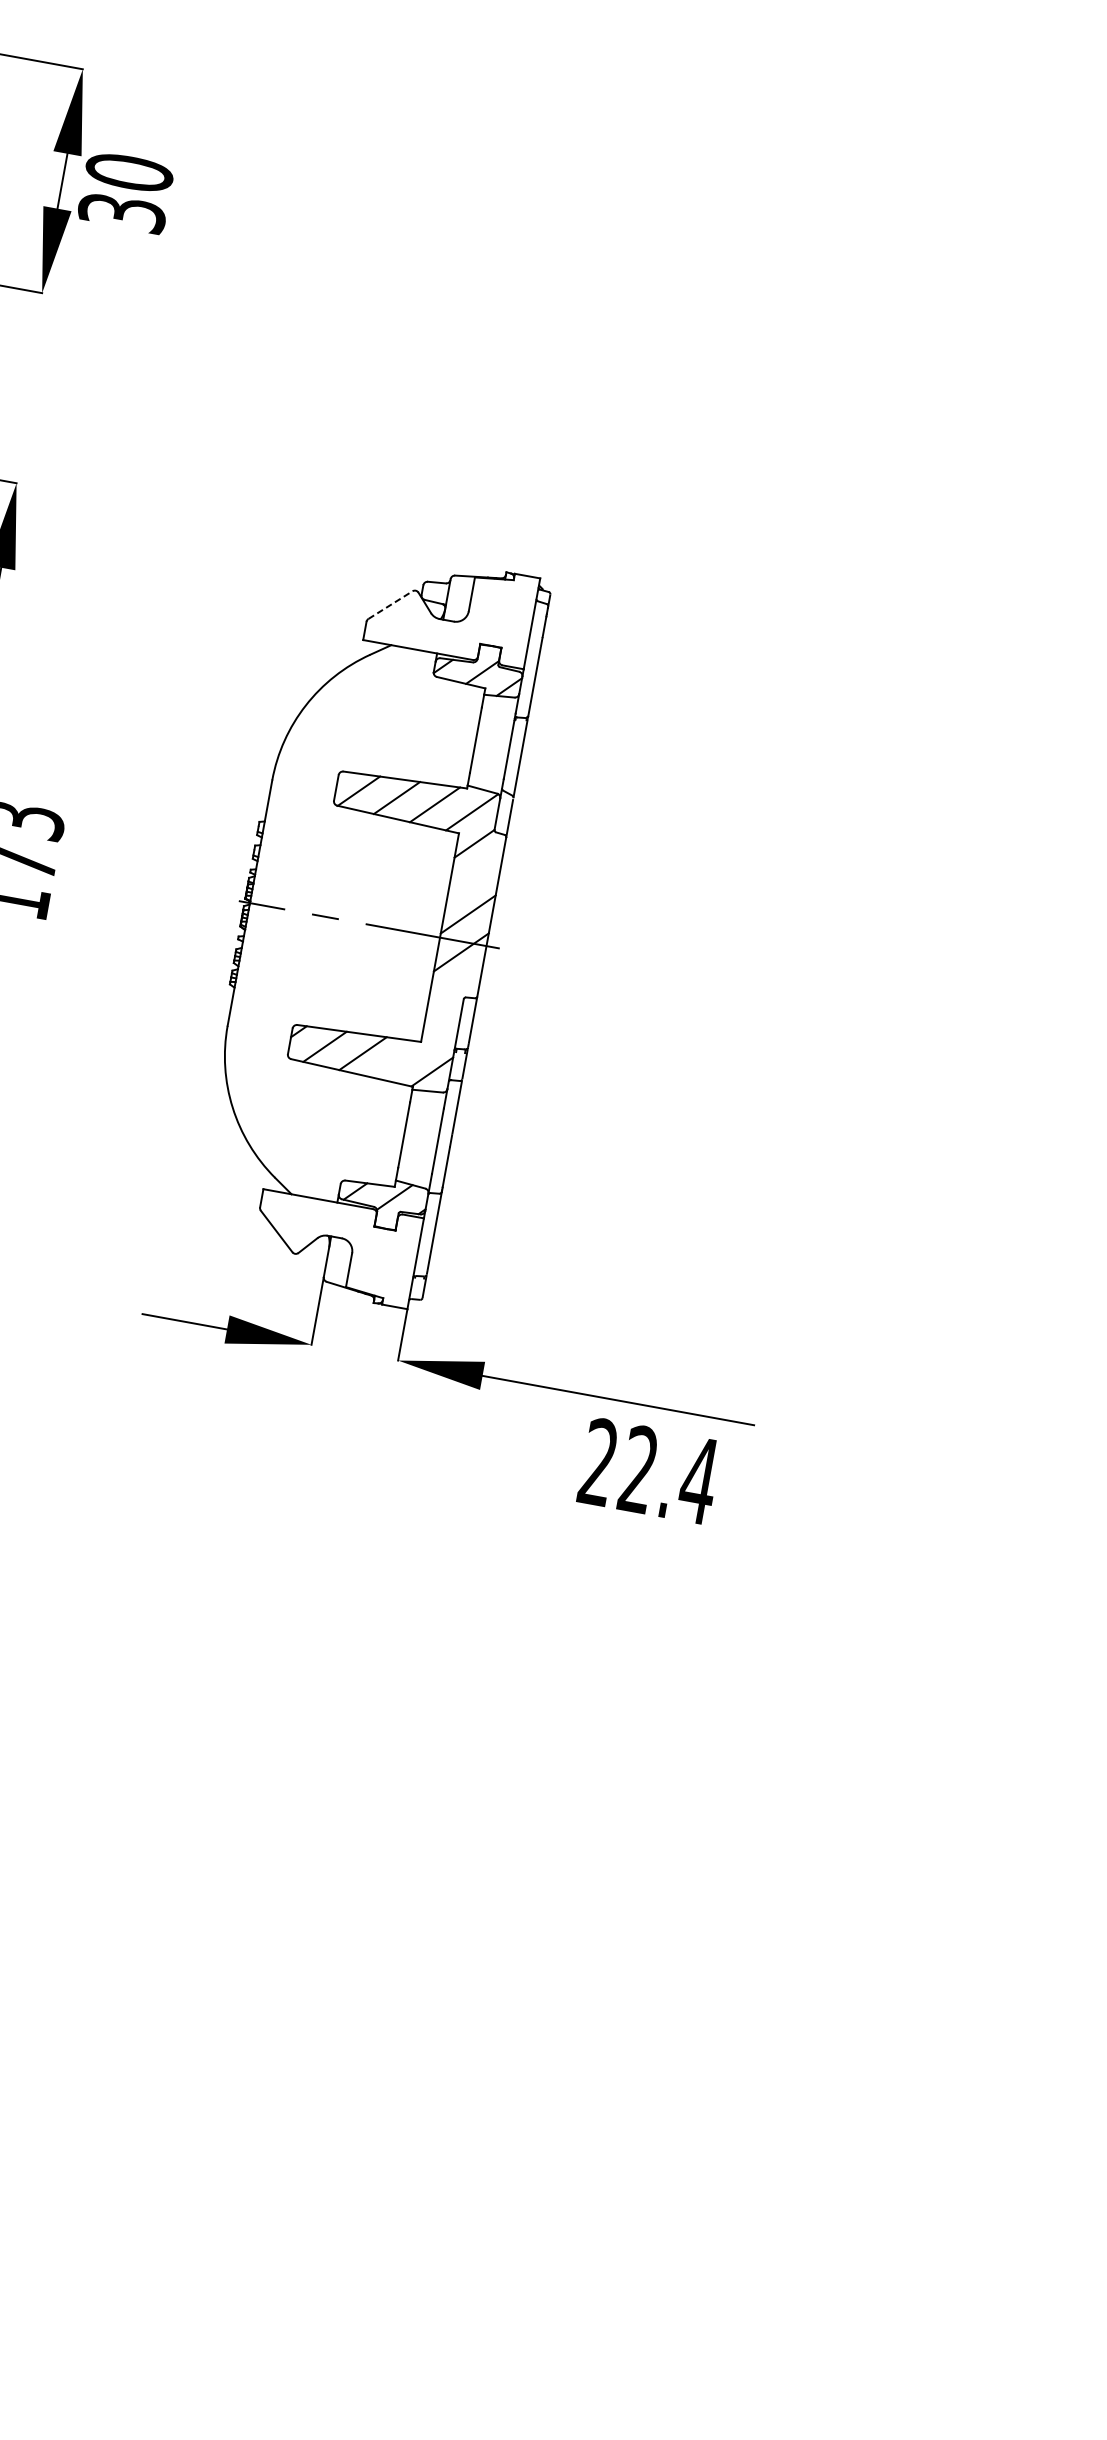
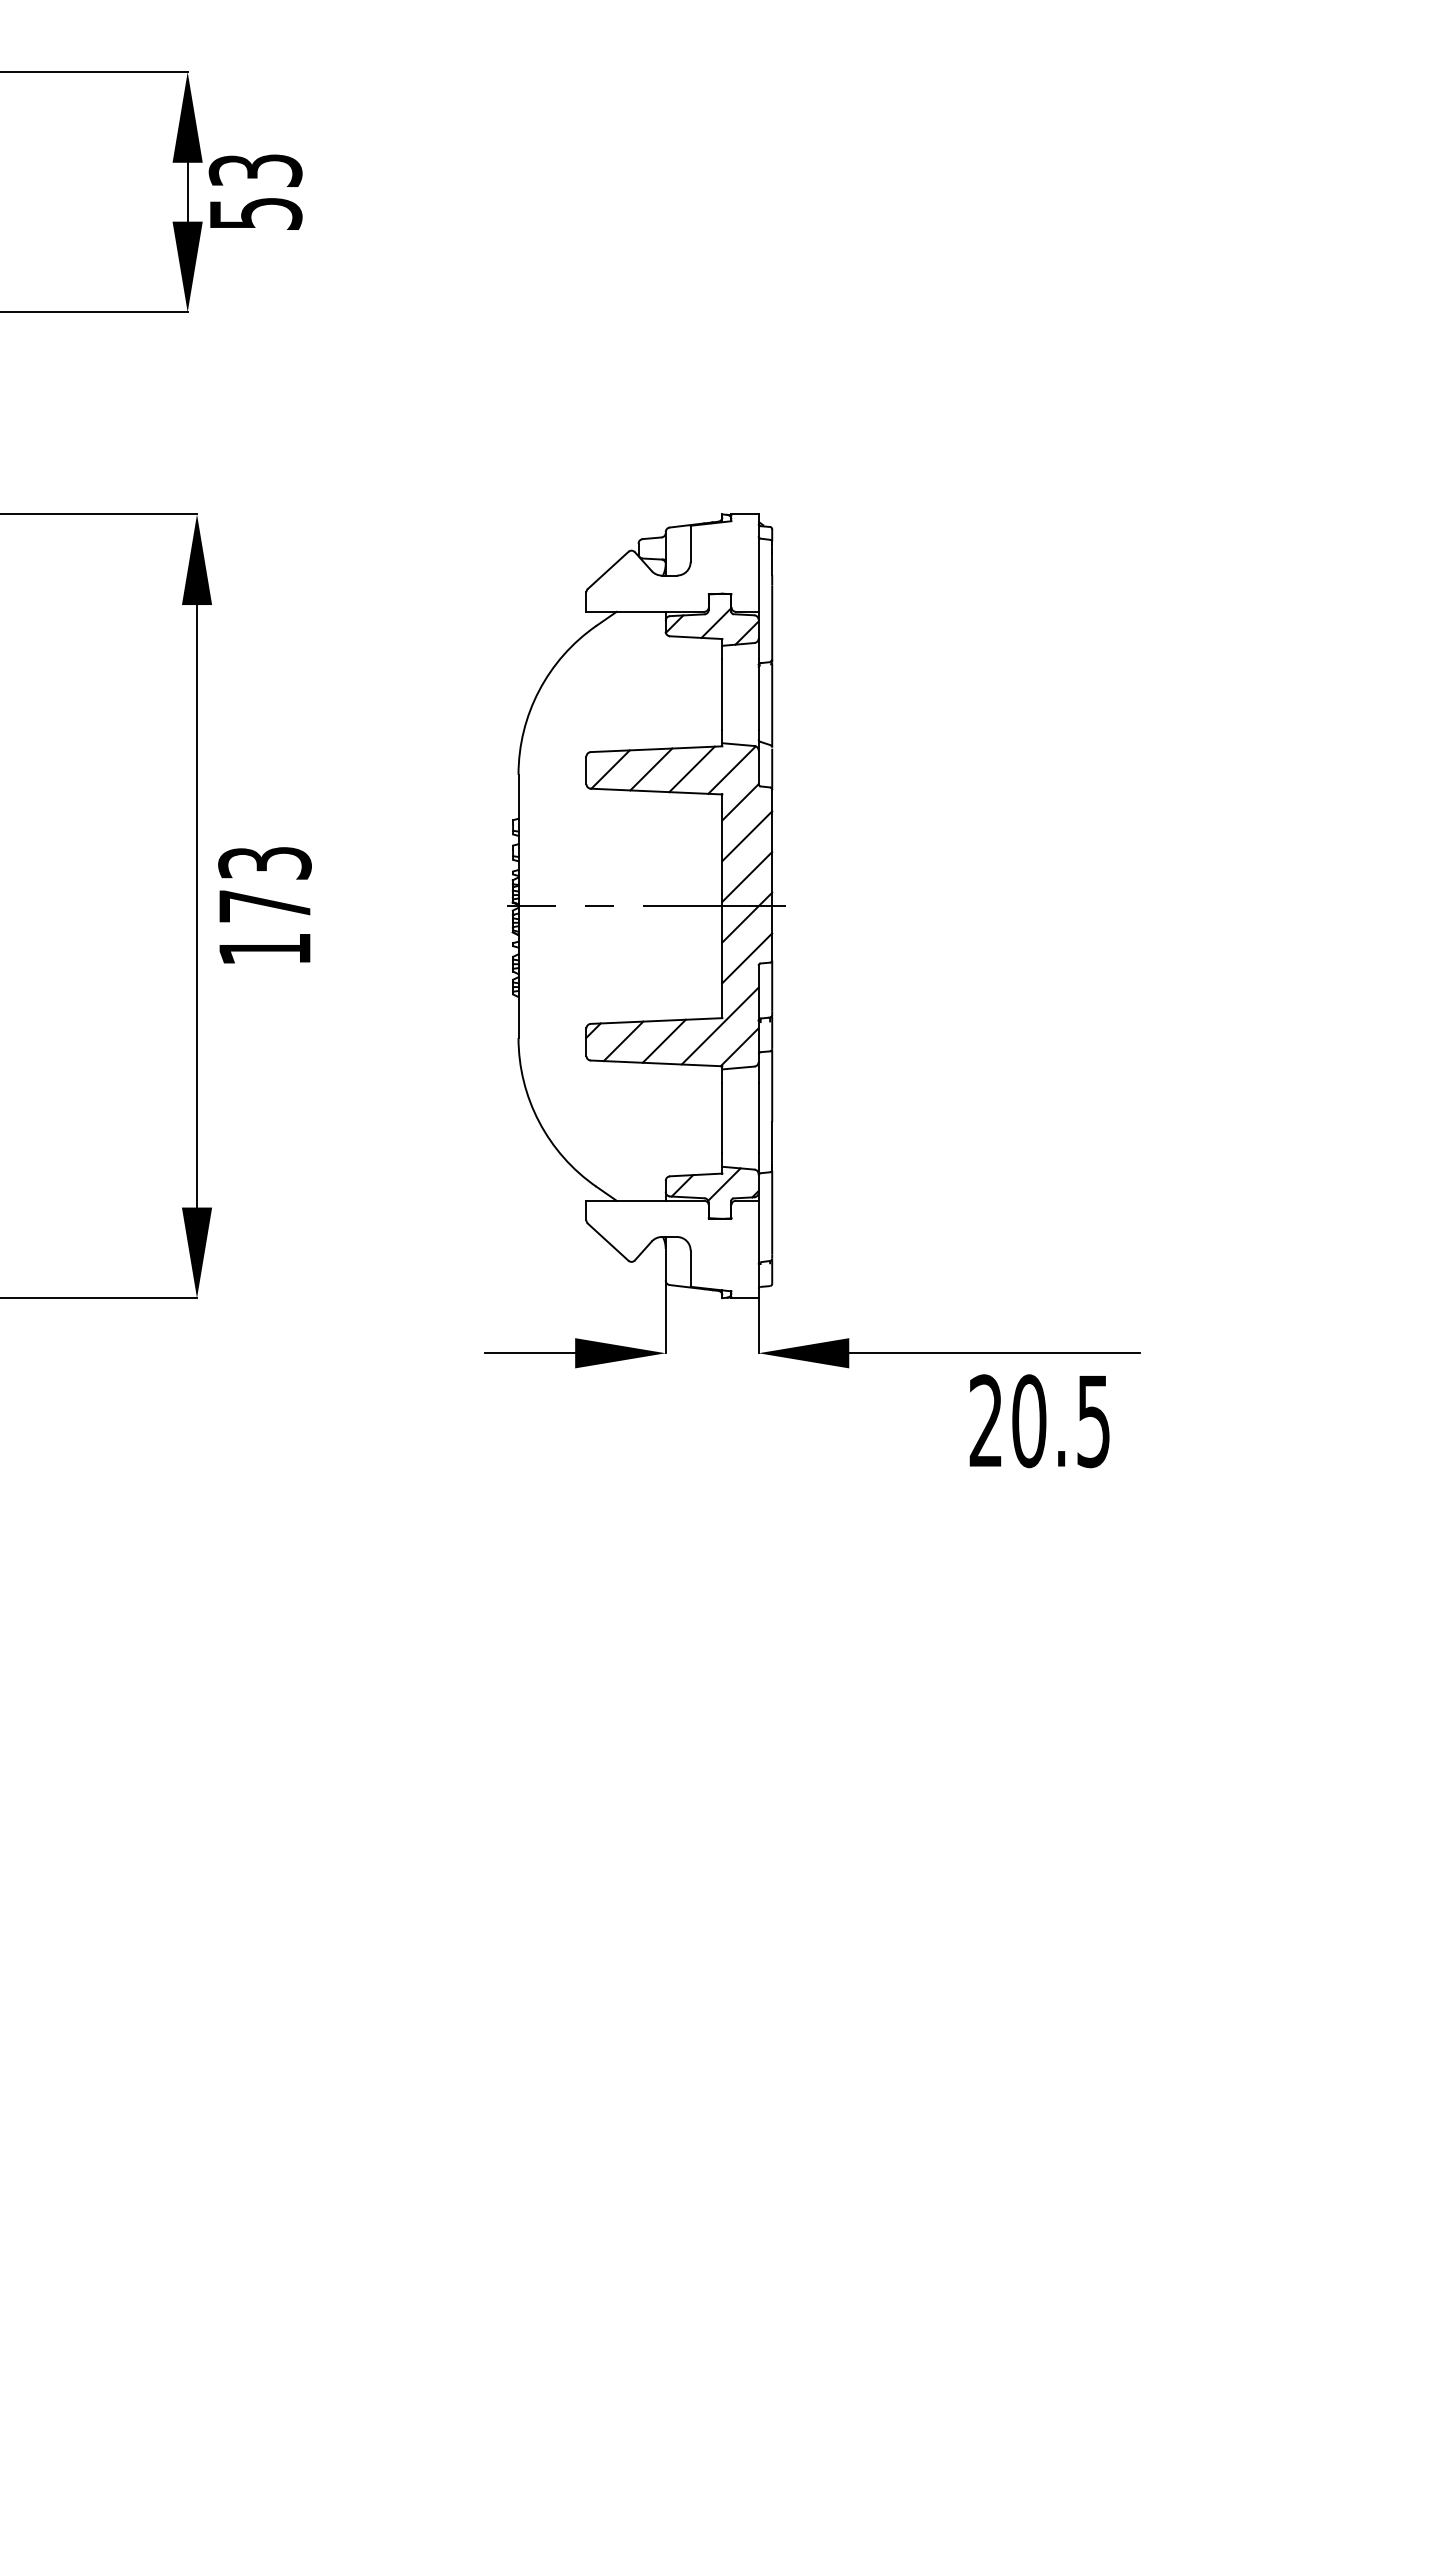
text: (125, 192) -> (255, 191), 30 -> 53
line: (390, 605) -> (608, 570), dashed -> solid
line: (475, 876) -> (747, 836), added
line: (454, 990) -> (747, 958), added
line: (417, 1048) -> (719, 1025), added
text: (668, 1475) -> (1061, 1421), 22.4 -> 20.5

